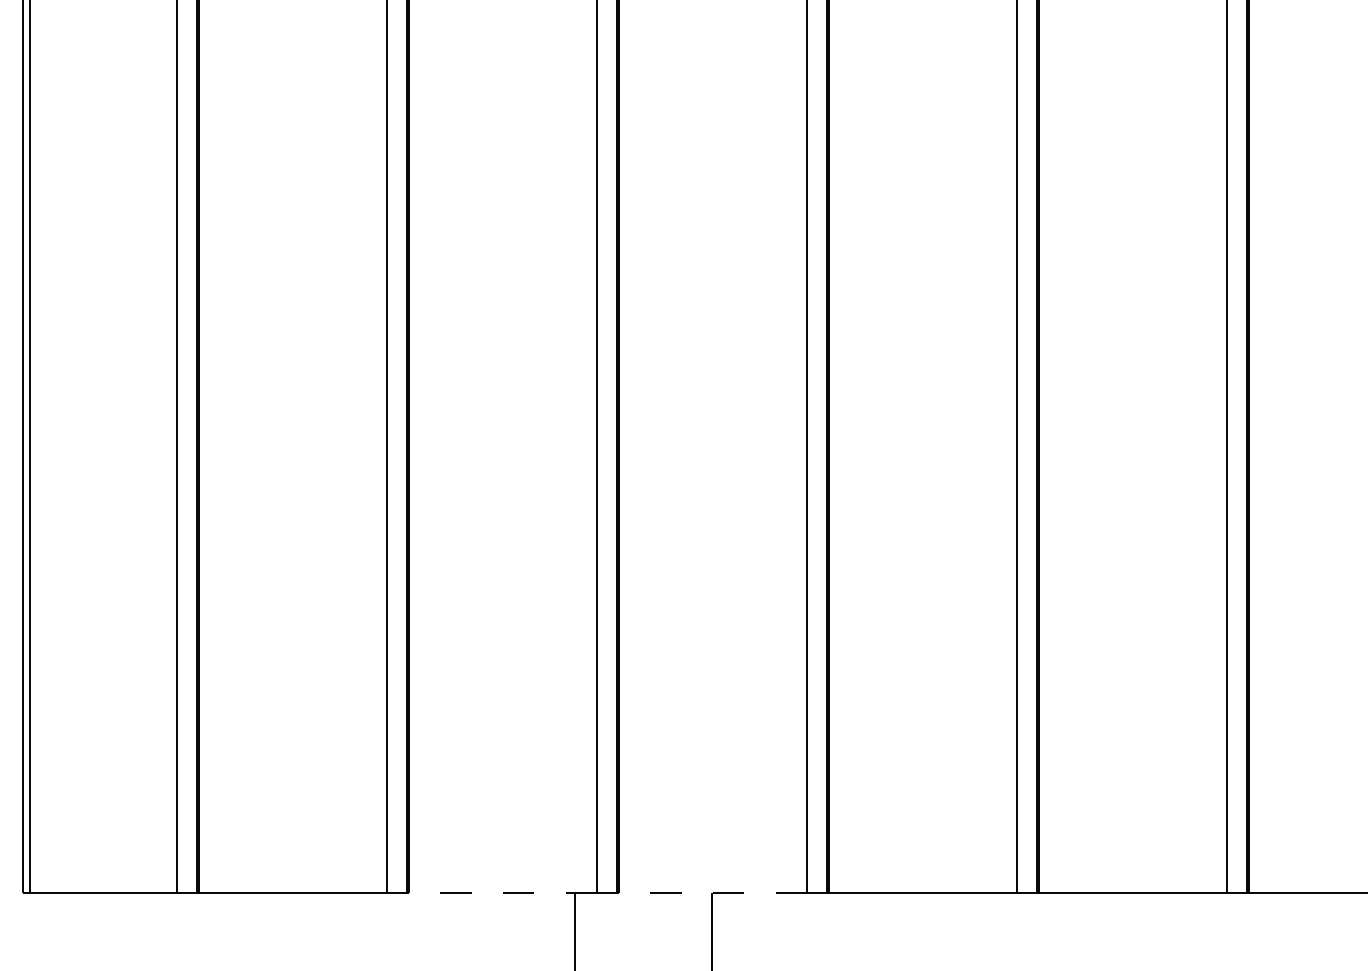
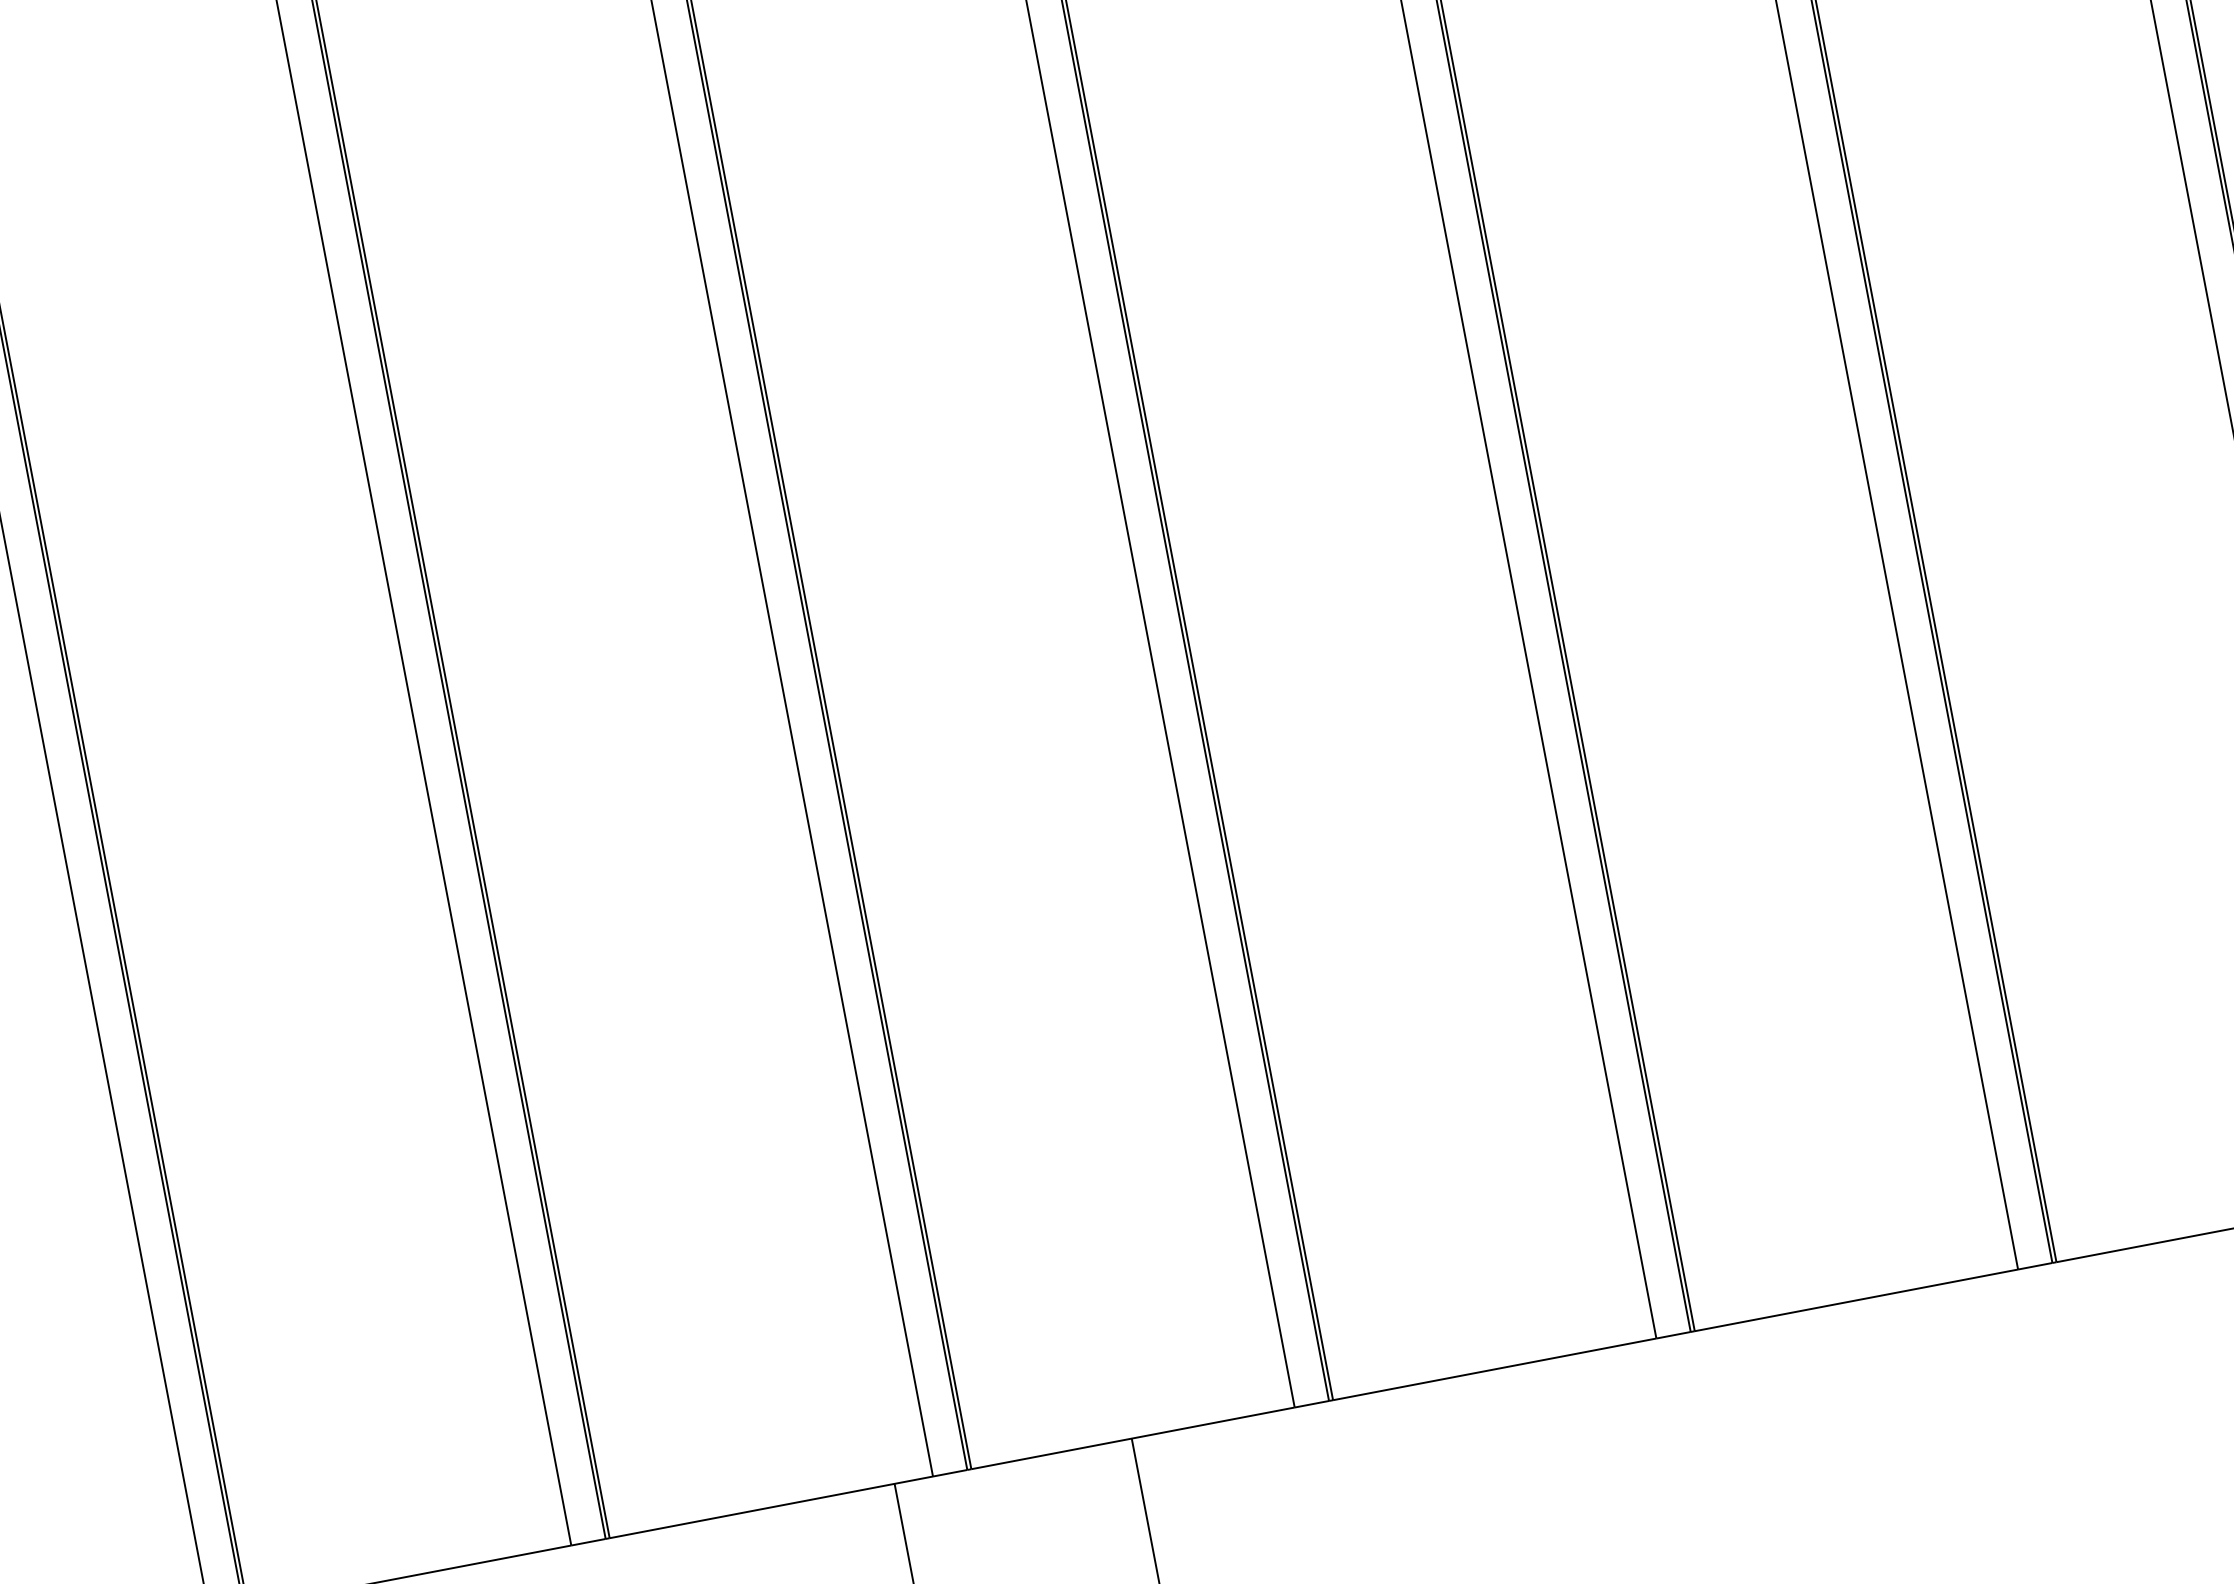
line: (503, 892) -> (772, 1506), dashed -> solid
line: (712, 892) -> (1132, 1438), dashed -> solid

